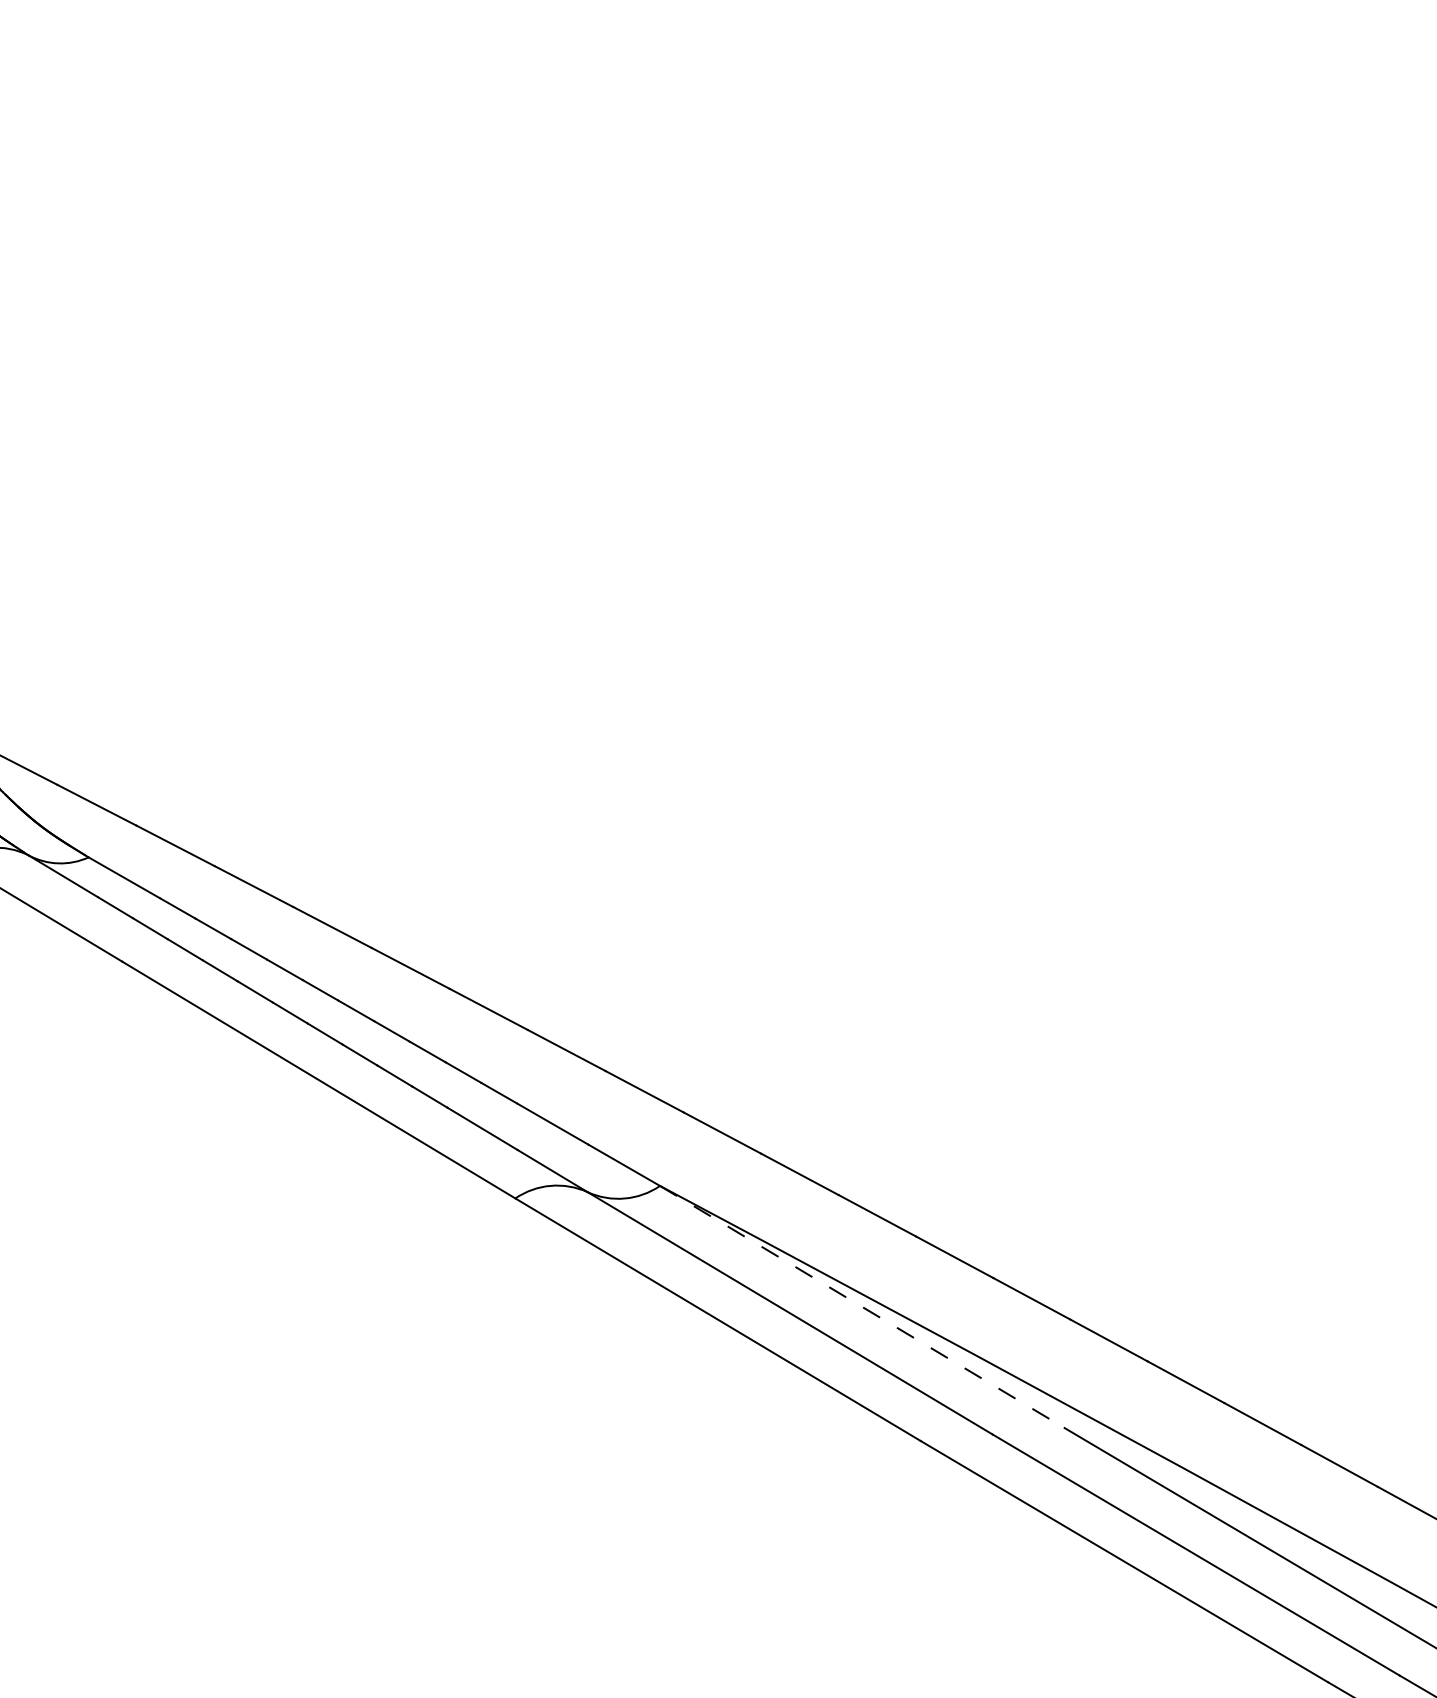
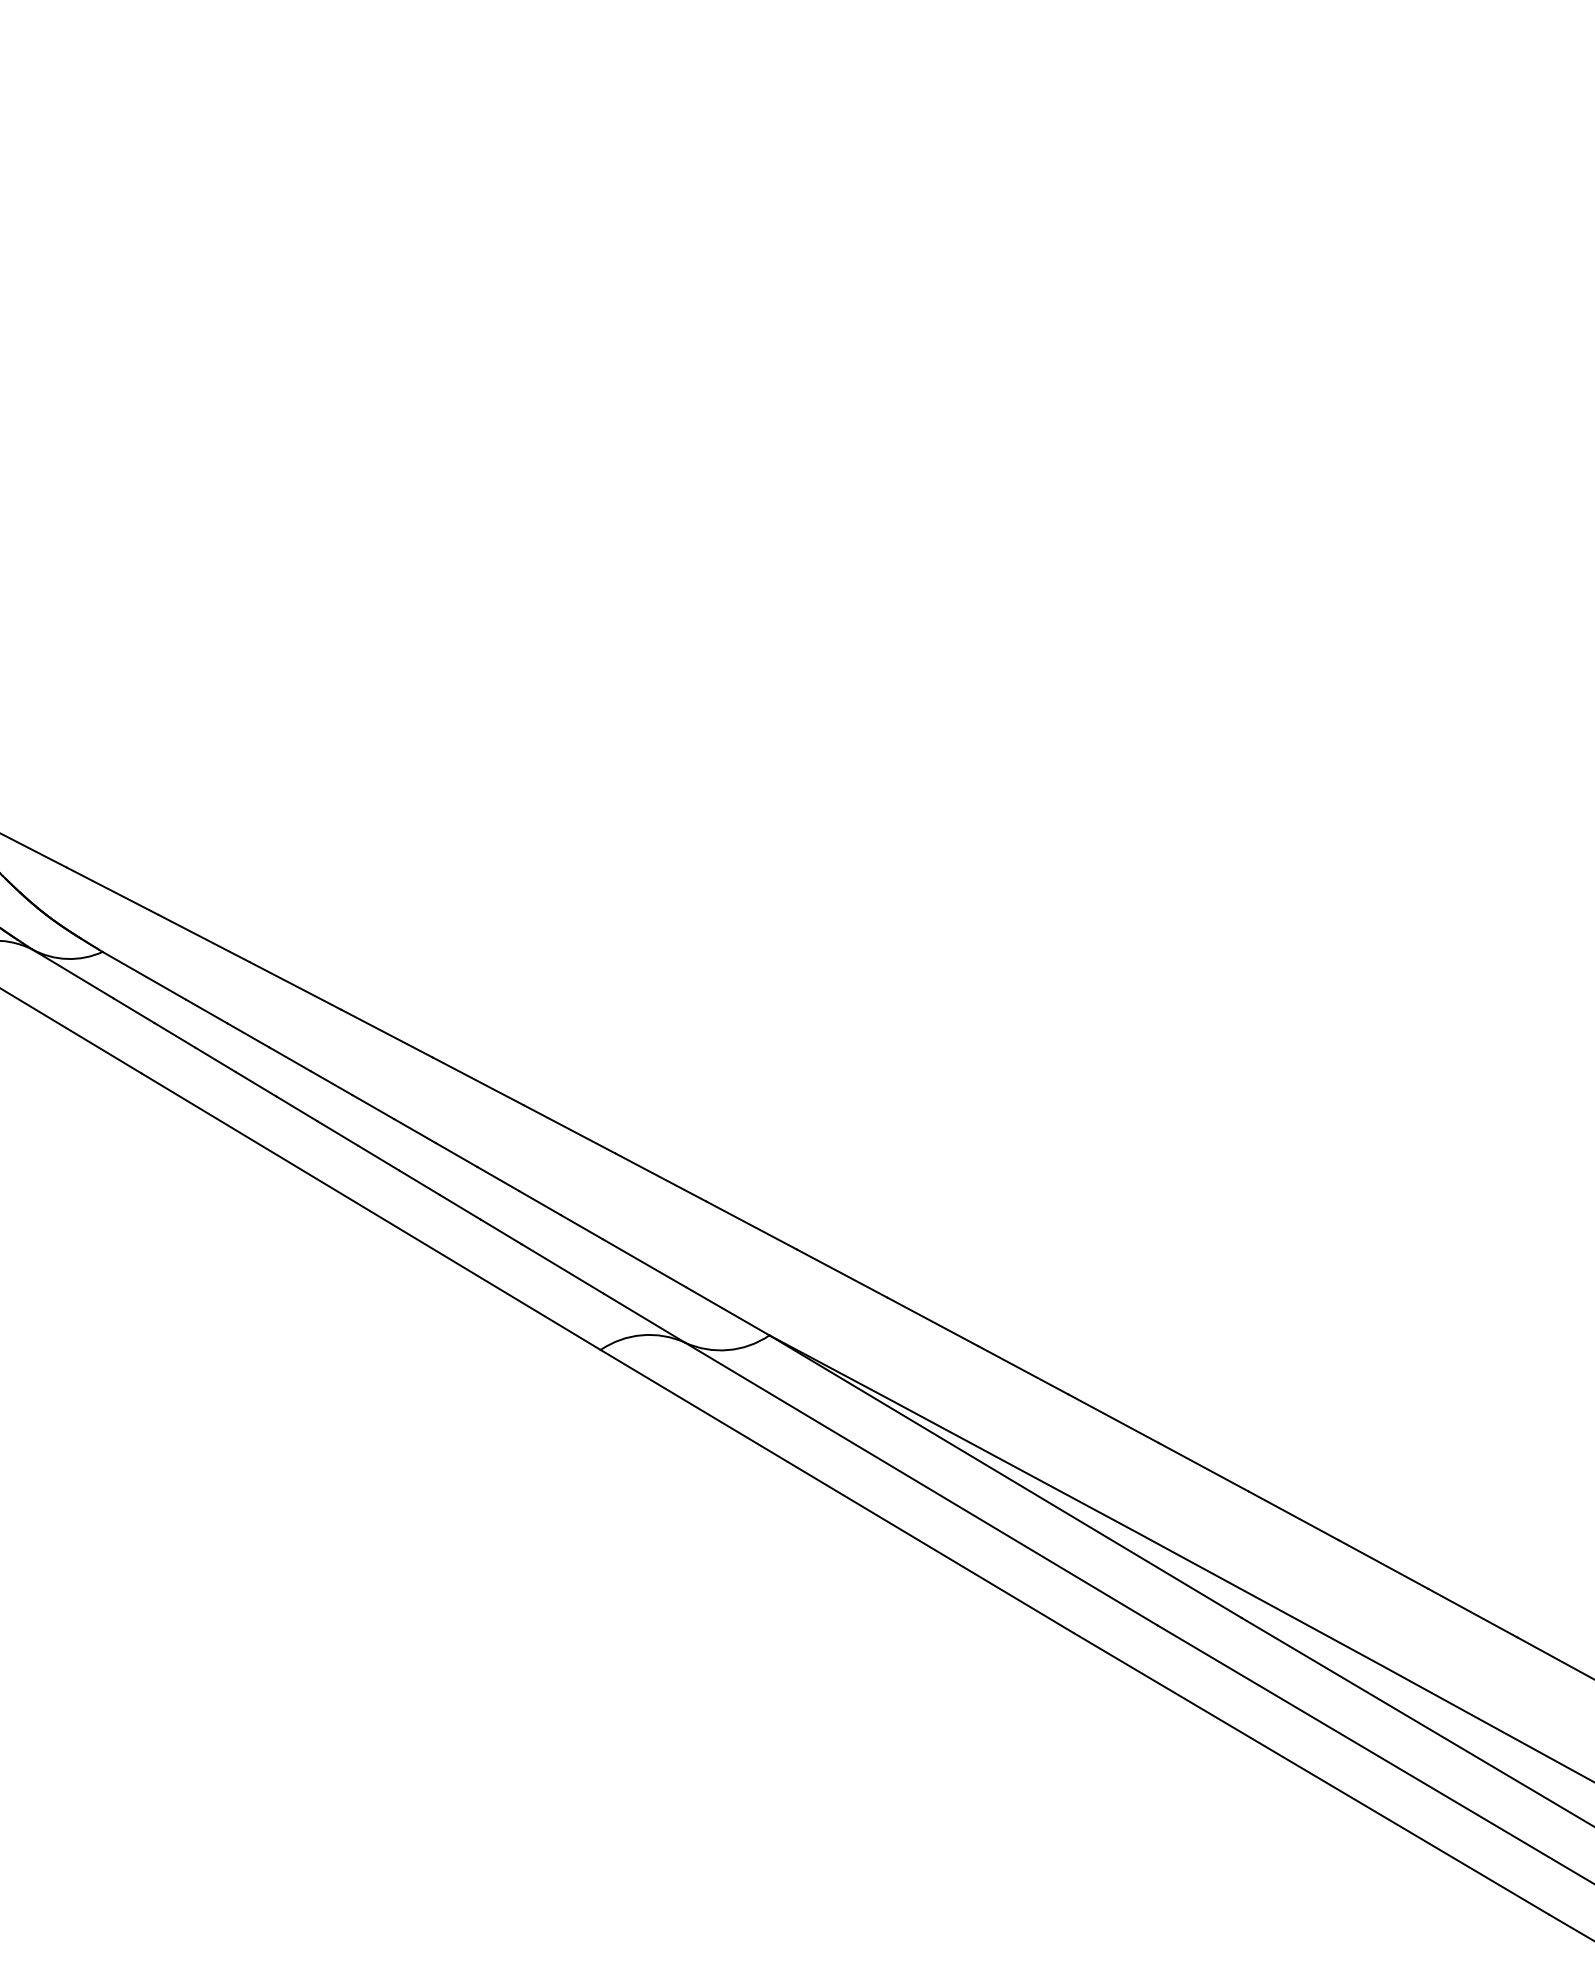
line: (862, 1306) -> (1005, 1476), dashed -> solid

